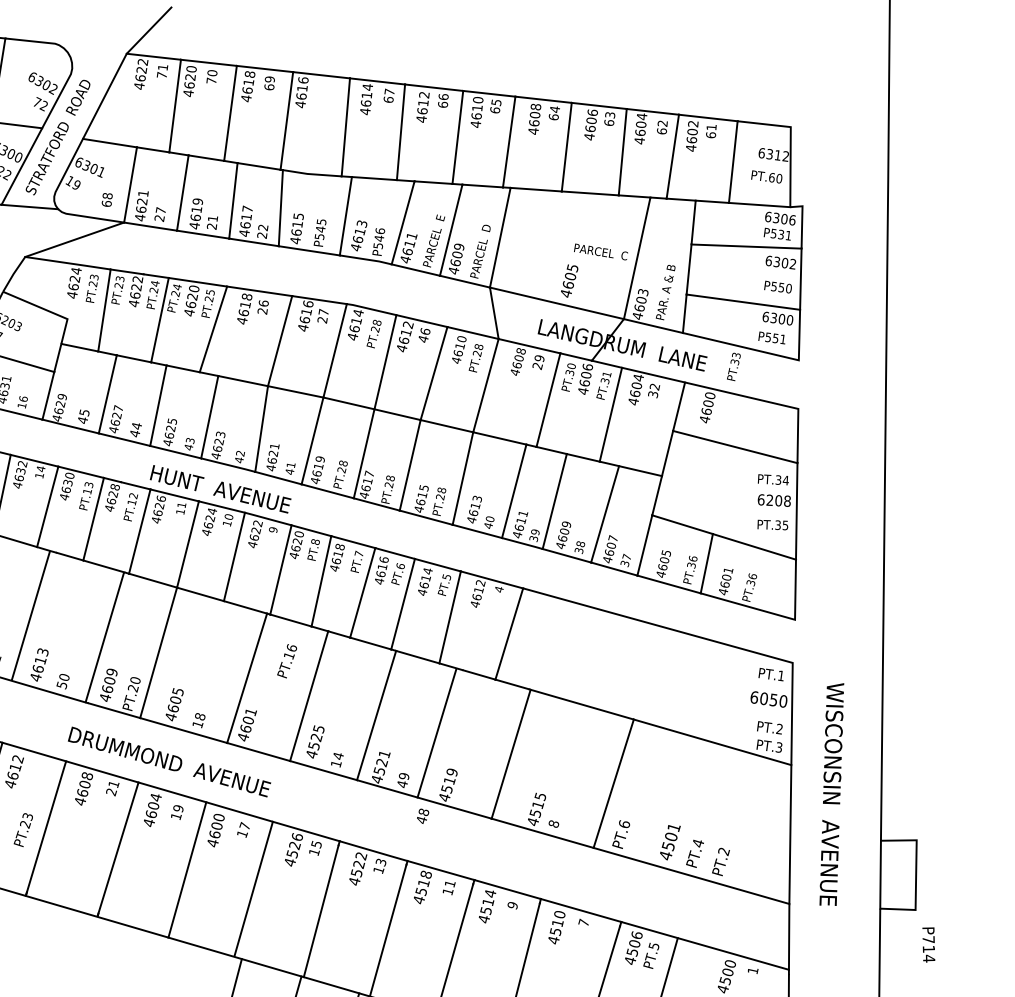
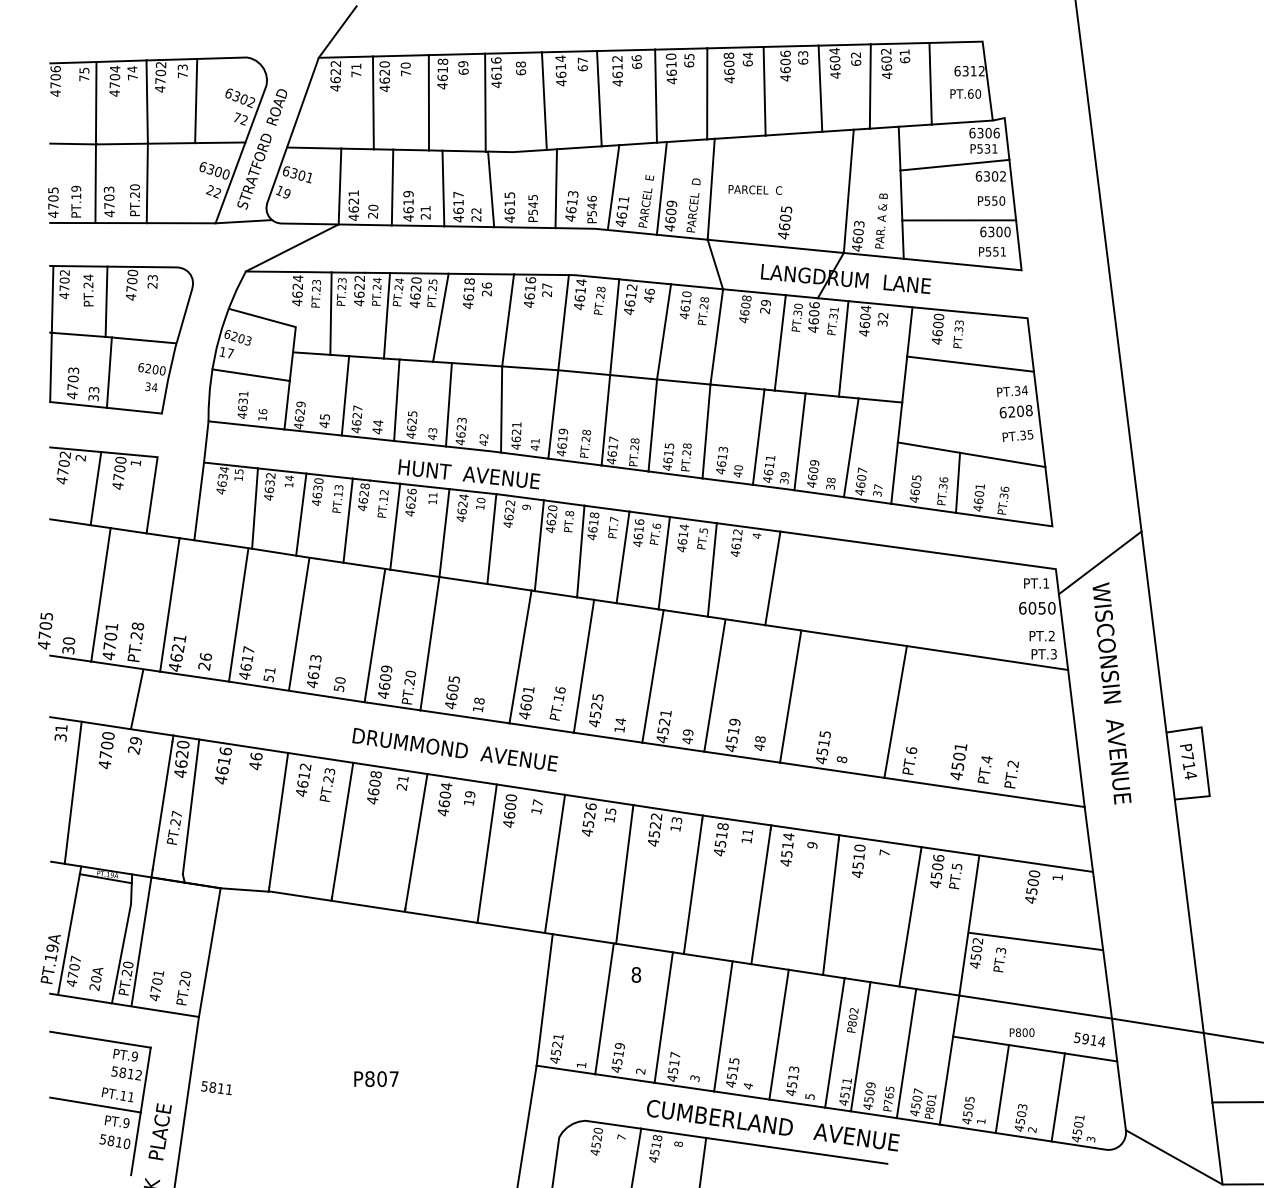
text: (106, 199) -> (520, 68), moved
text: (161, 210) -> (373, 207), 27 -> 20
text: (601, 251) -> (755, 189), moved
text: (733, 366) -> (958, 334), moved
text: (287, 660) -> (557, 703), moved
line: (837, 662) -> (1099, 562), added
text: (422, 816) -> (759, 743), moved
text: (23, 830) -> (327, 785), moved
text: (928, 944) -> (1188, 761), moved

